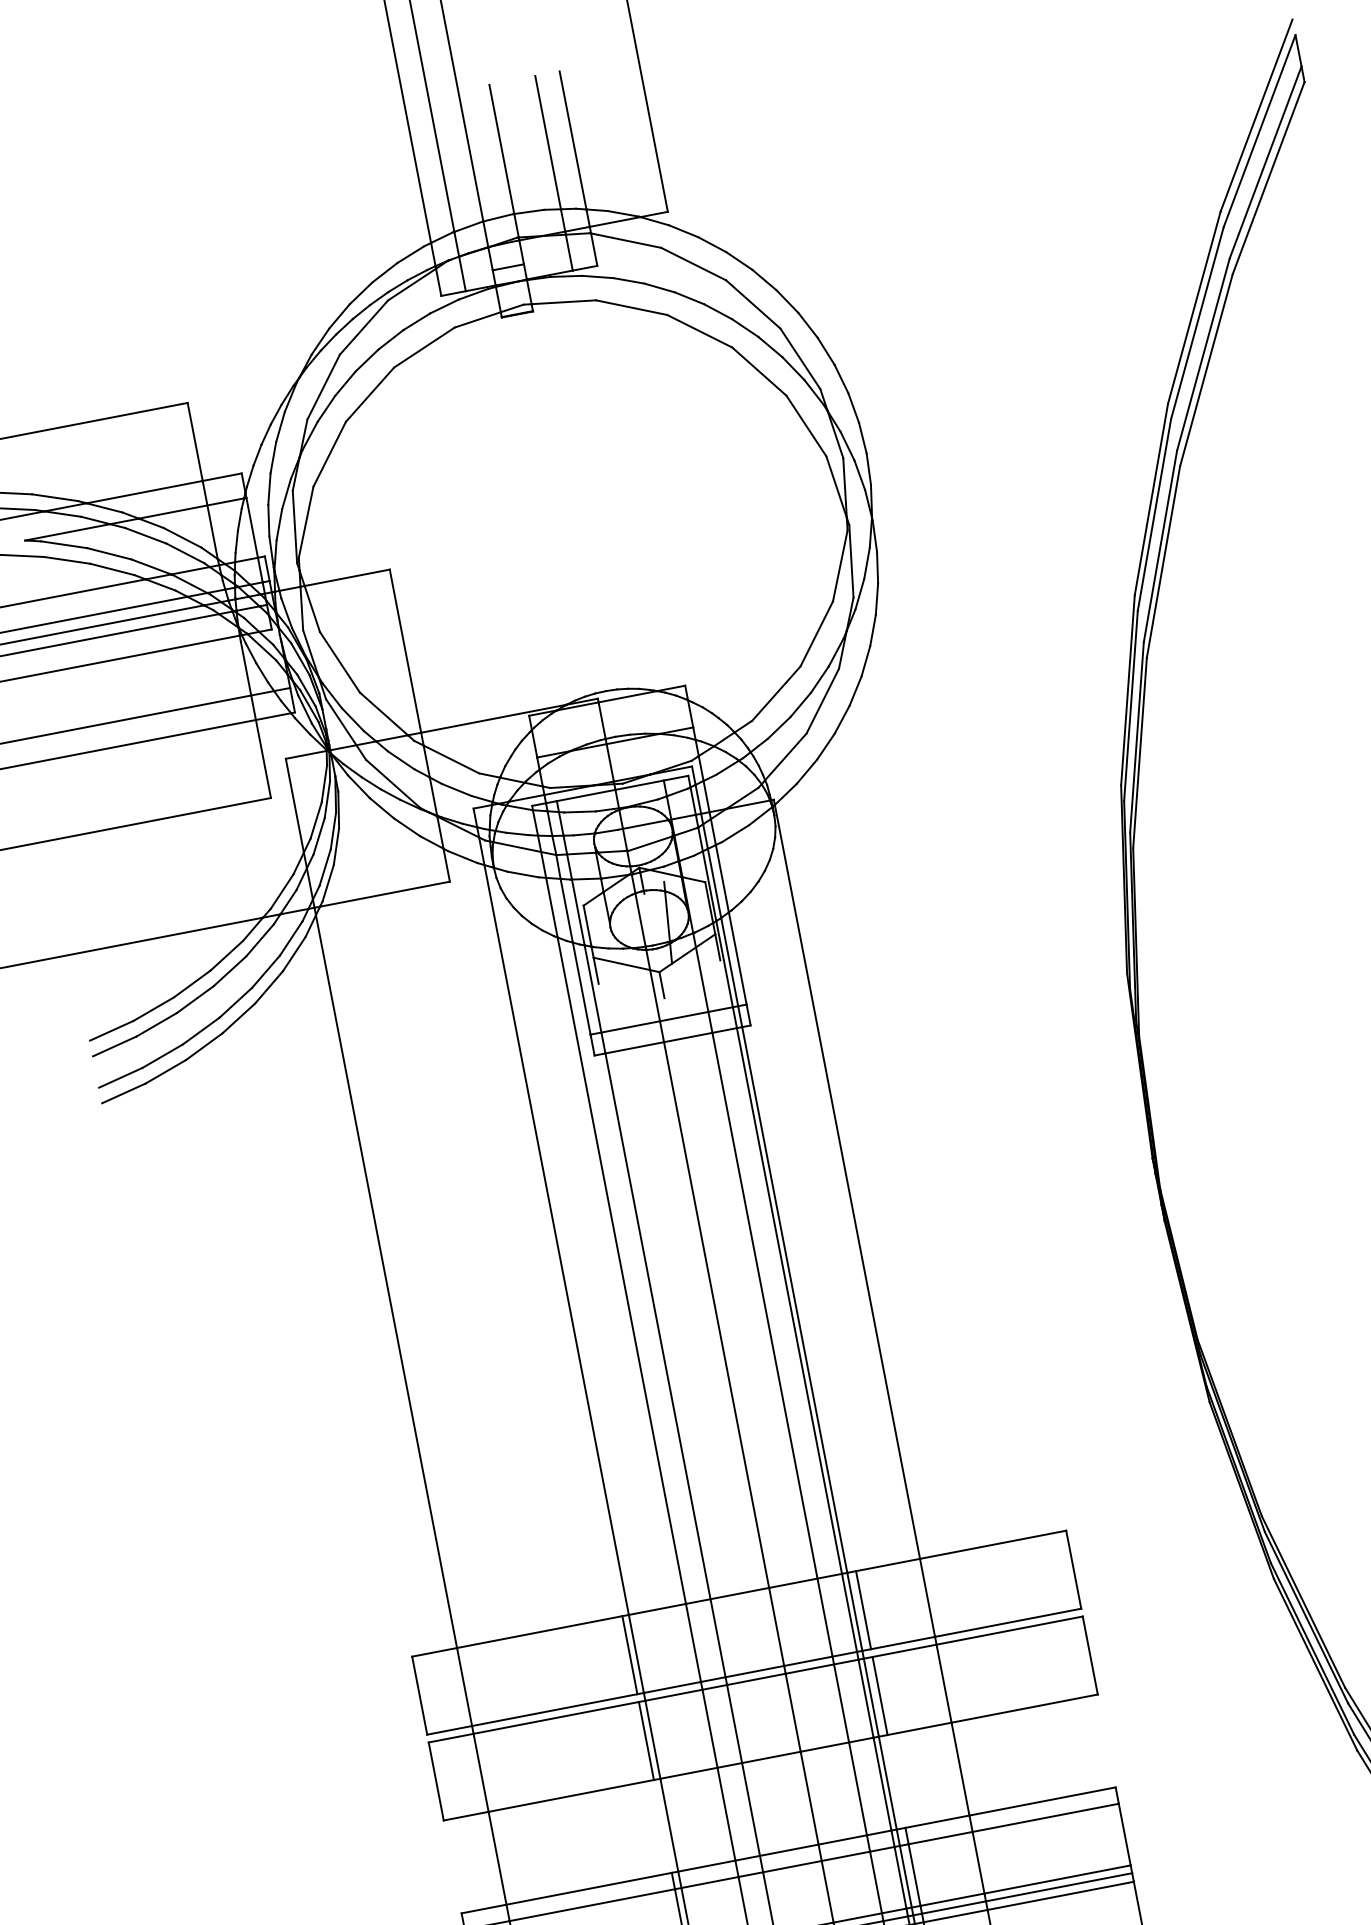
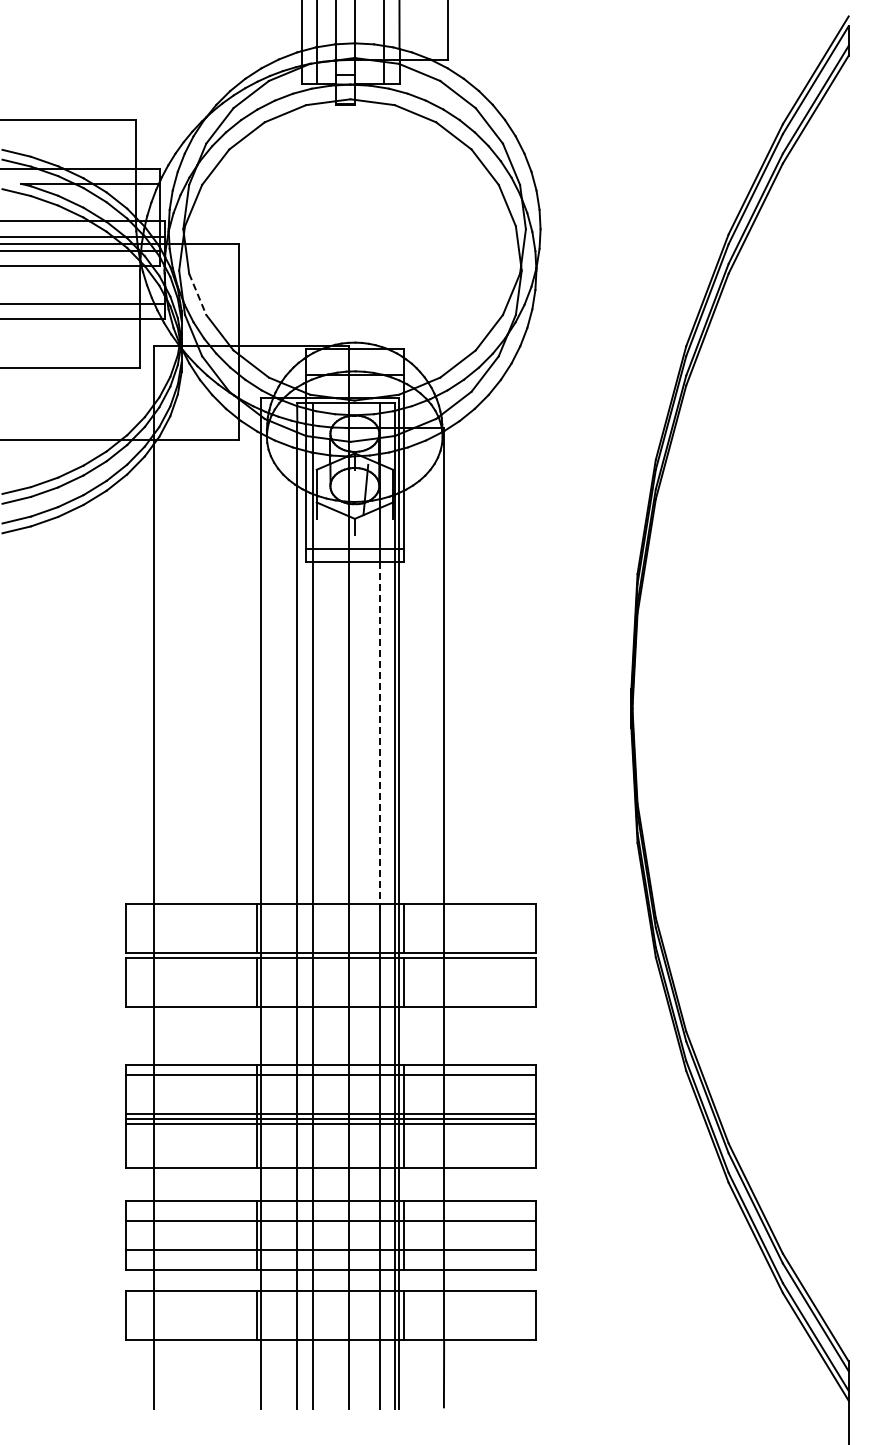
line: (339, 662) -> (197, 294), solid -> dashed
line: (764, 1306) -> (379, 733), solid -> dashed

